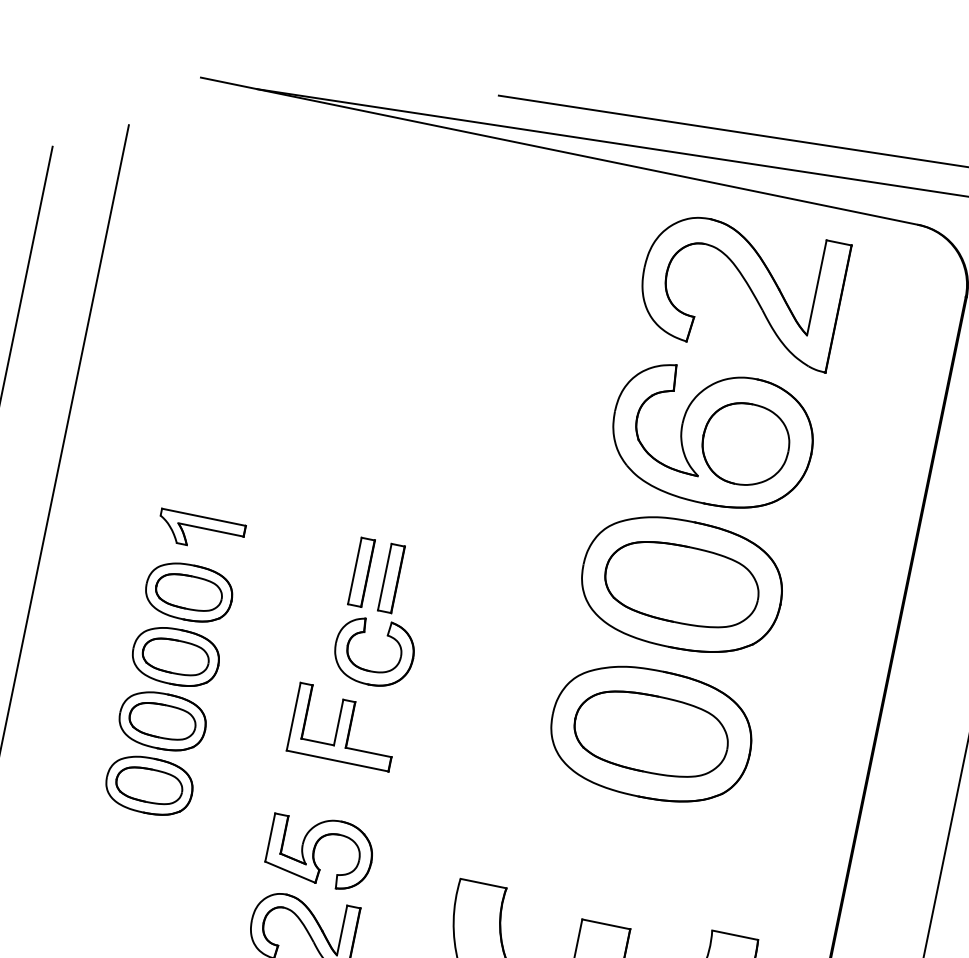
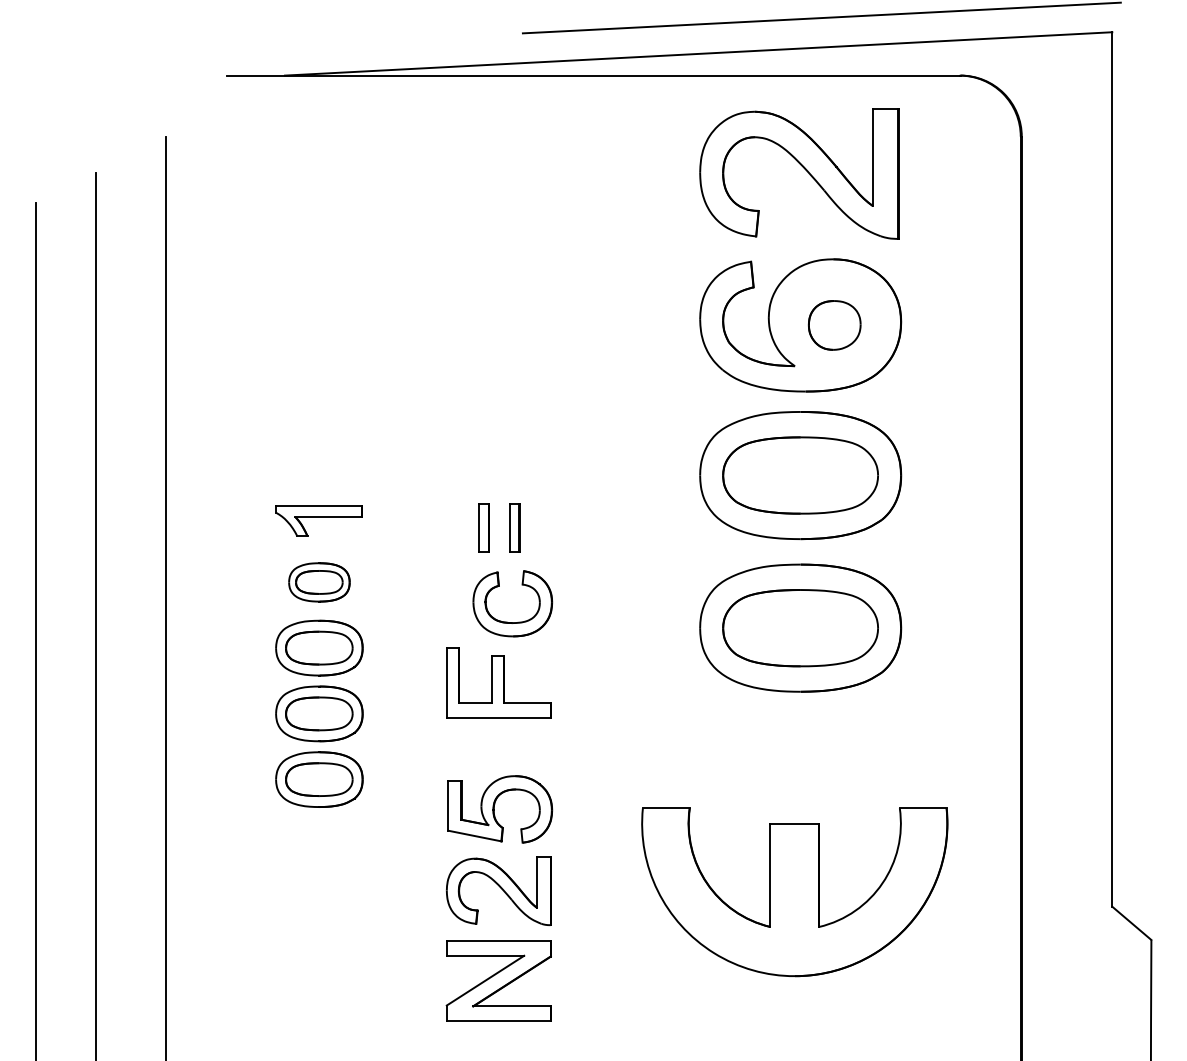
part: (745, 444) -> (834, 325), size x0.6
part: (360, 571) -> (483, 527), size x0.7
part: (391, 578) -> (514, 527), size x0.7
part: (189, 592) -> (319, 582), size x0.7

